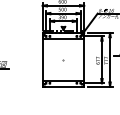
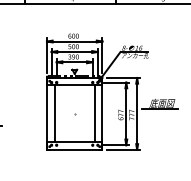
line: (48, 59) -> (54, 113), added
line: (78, 59) -> (94, 113), added

